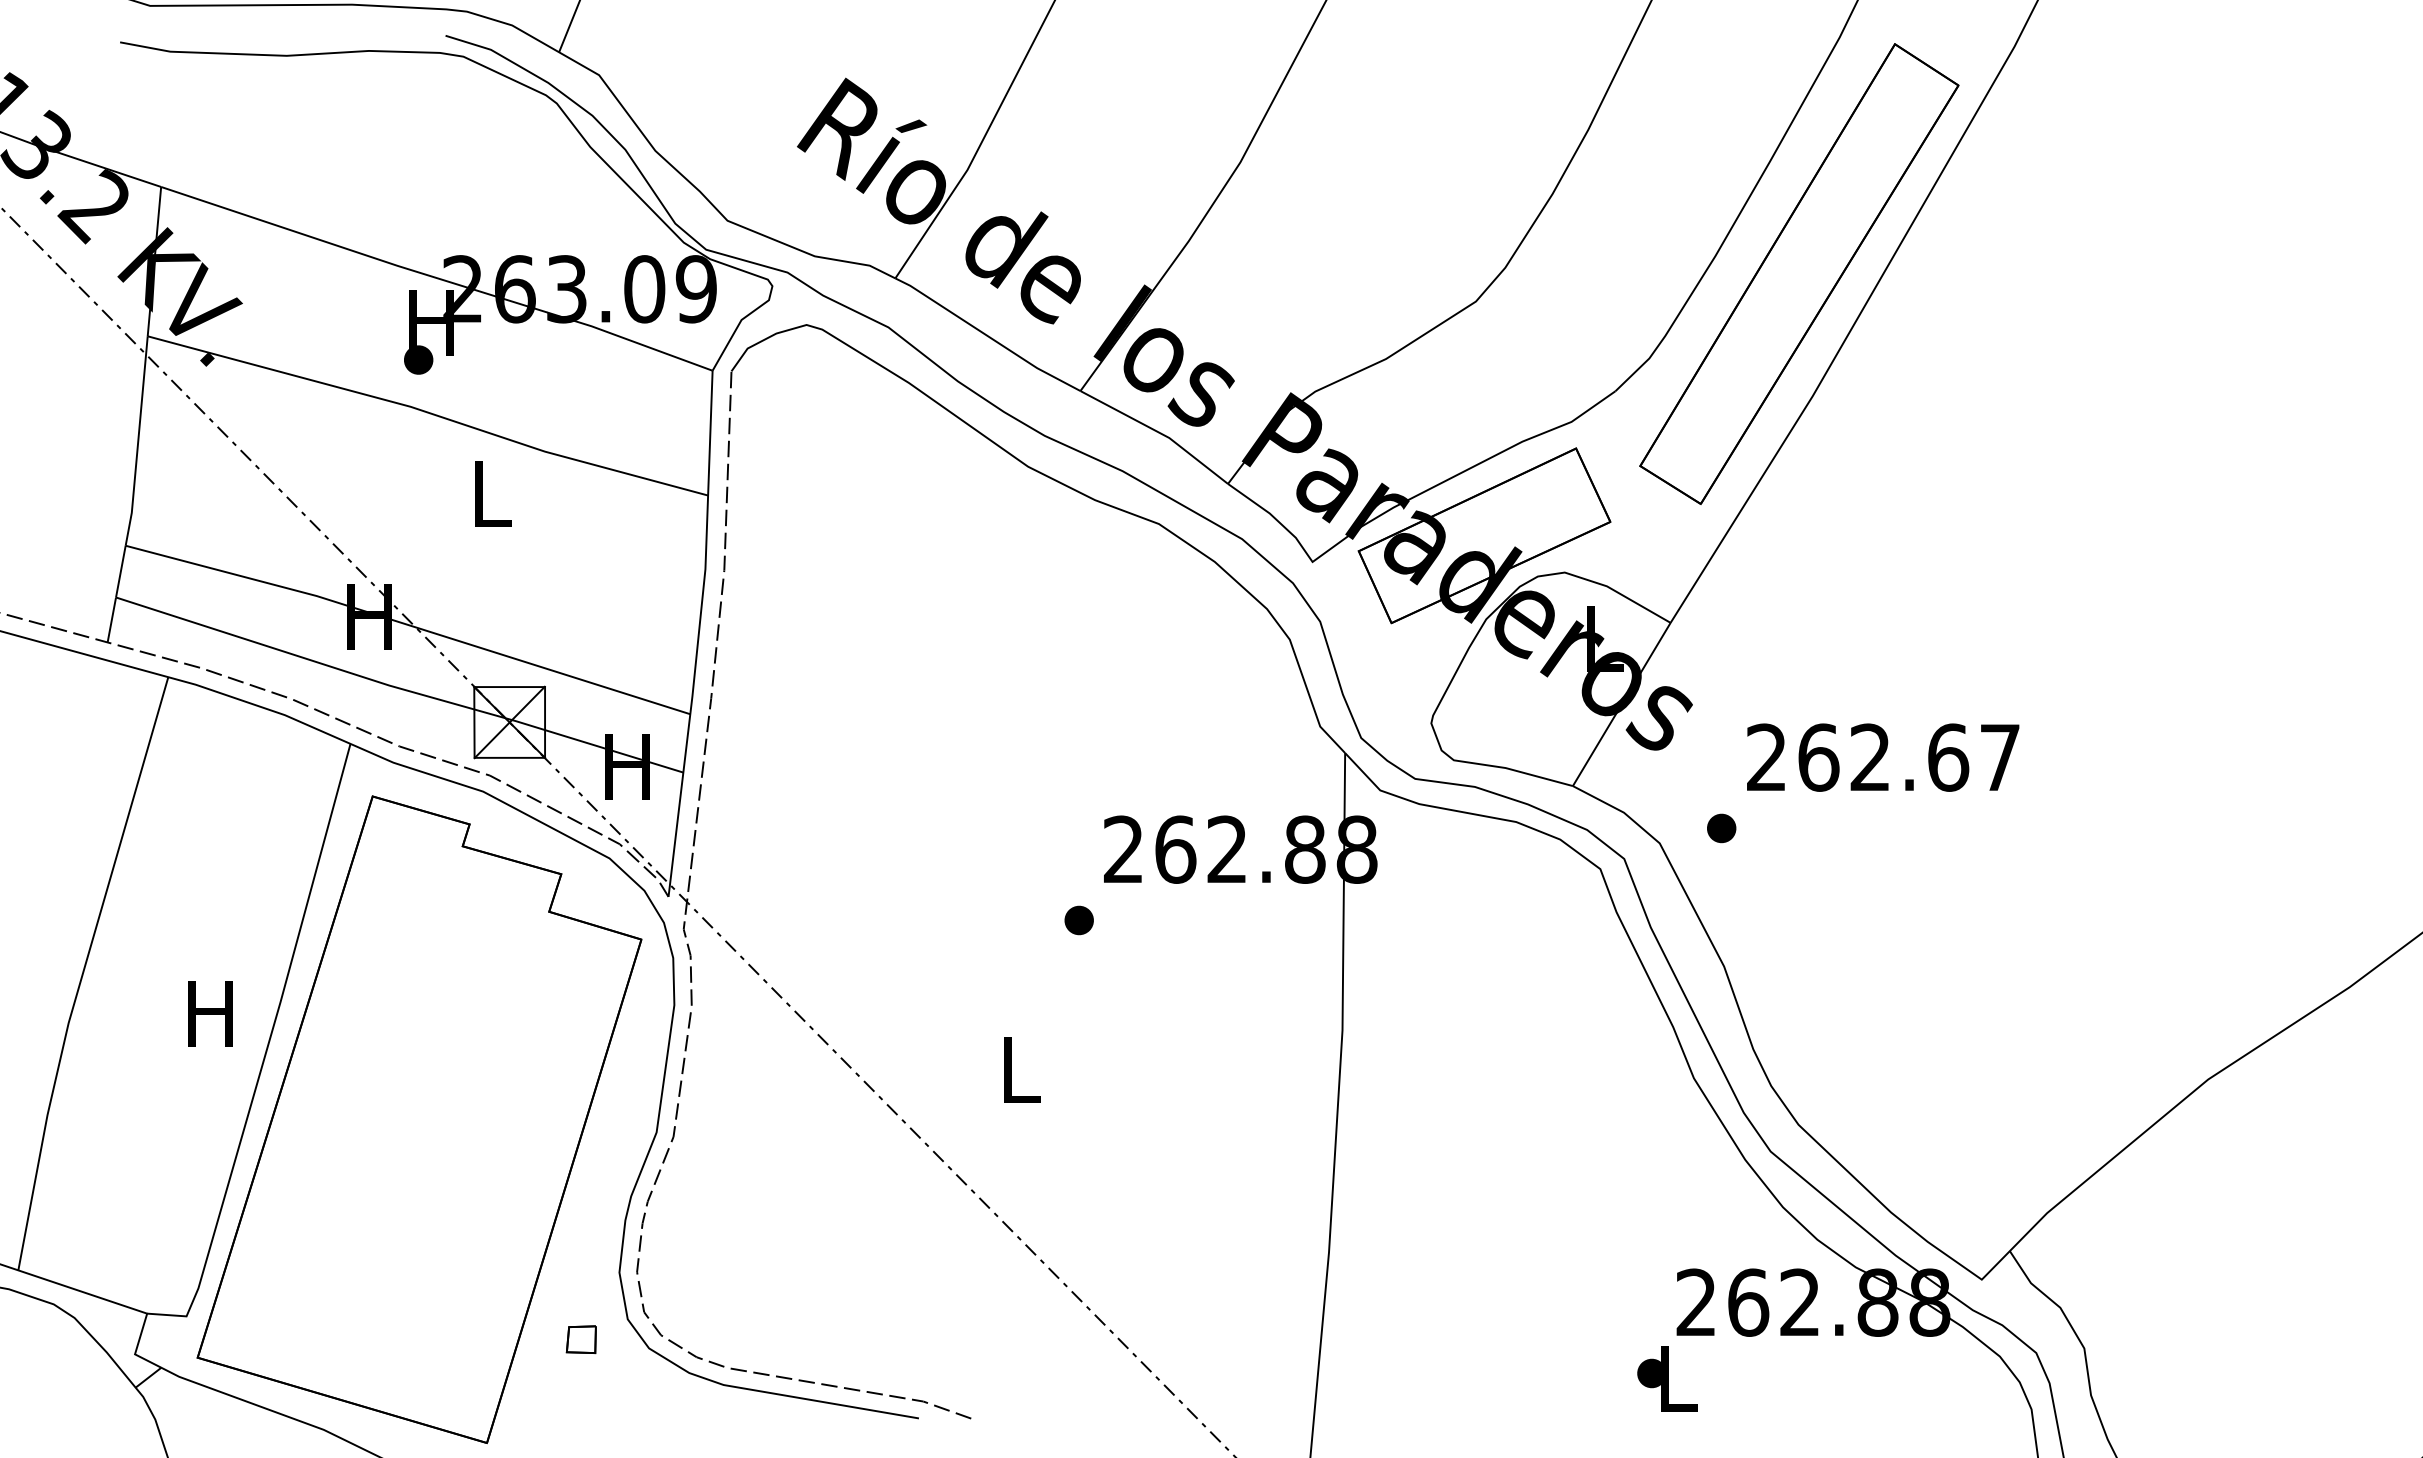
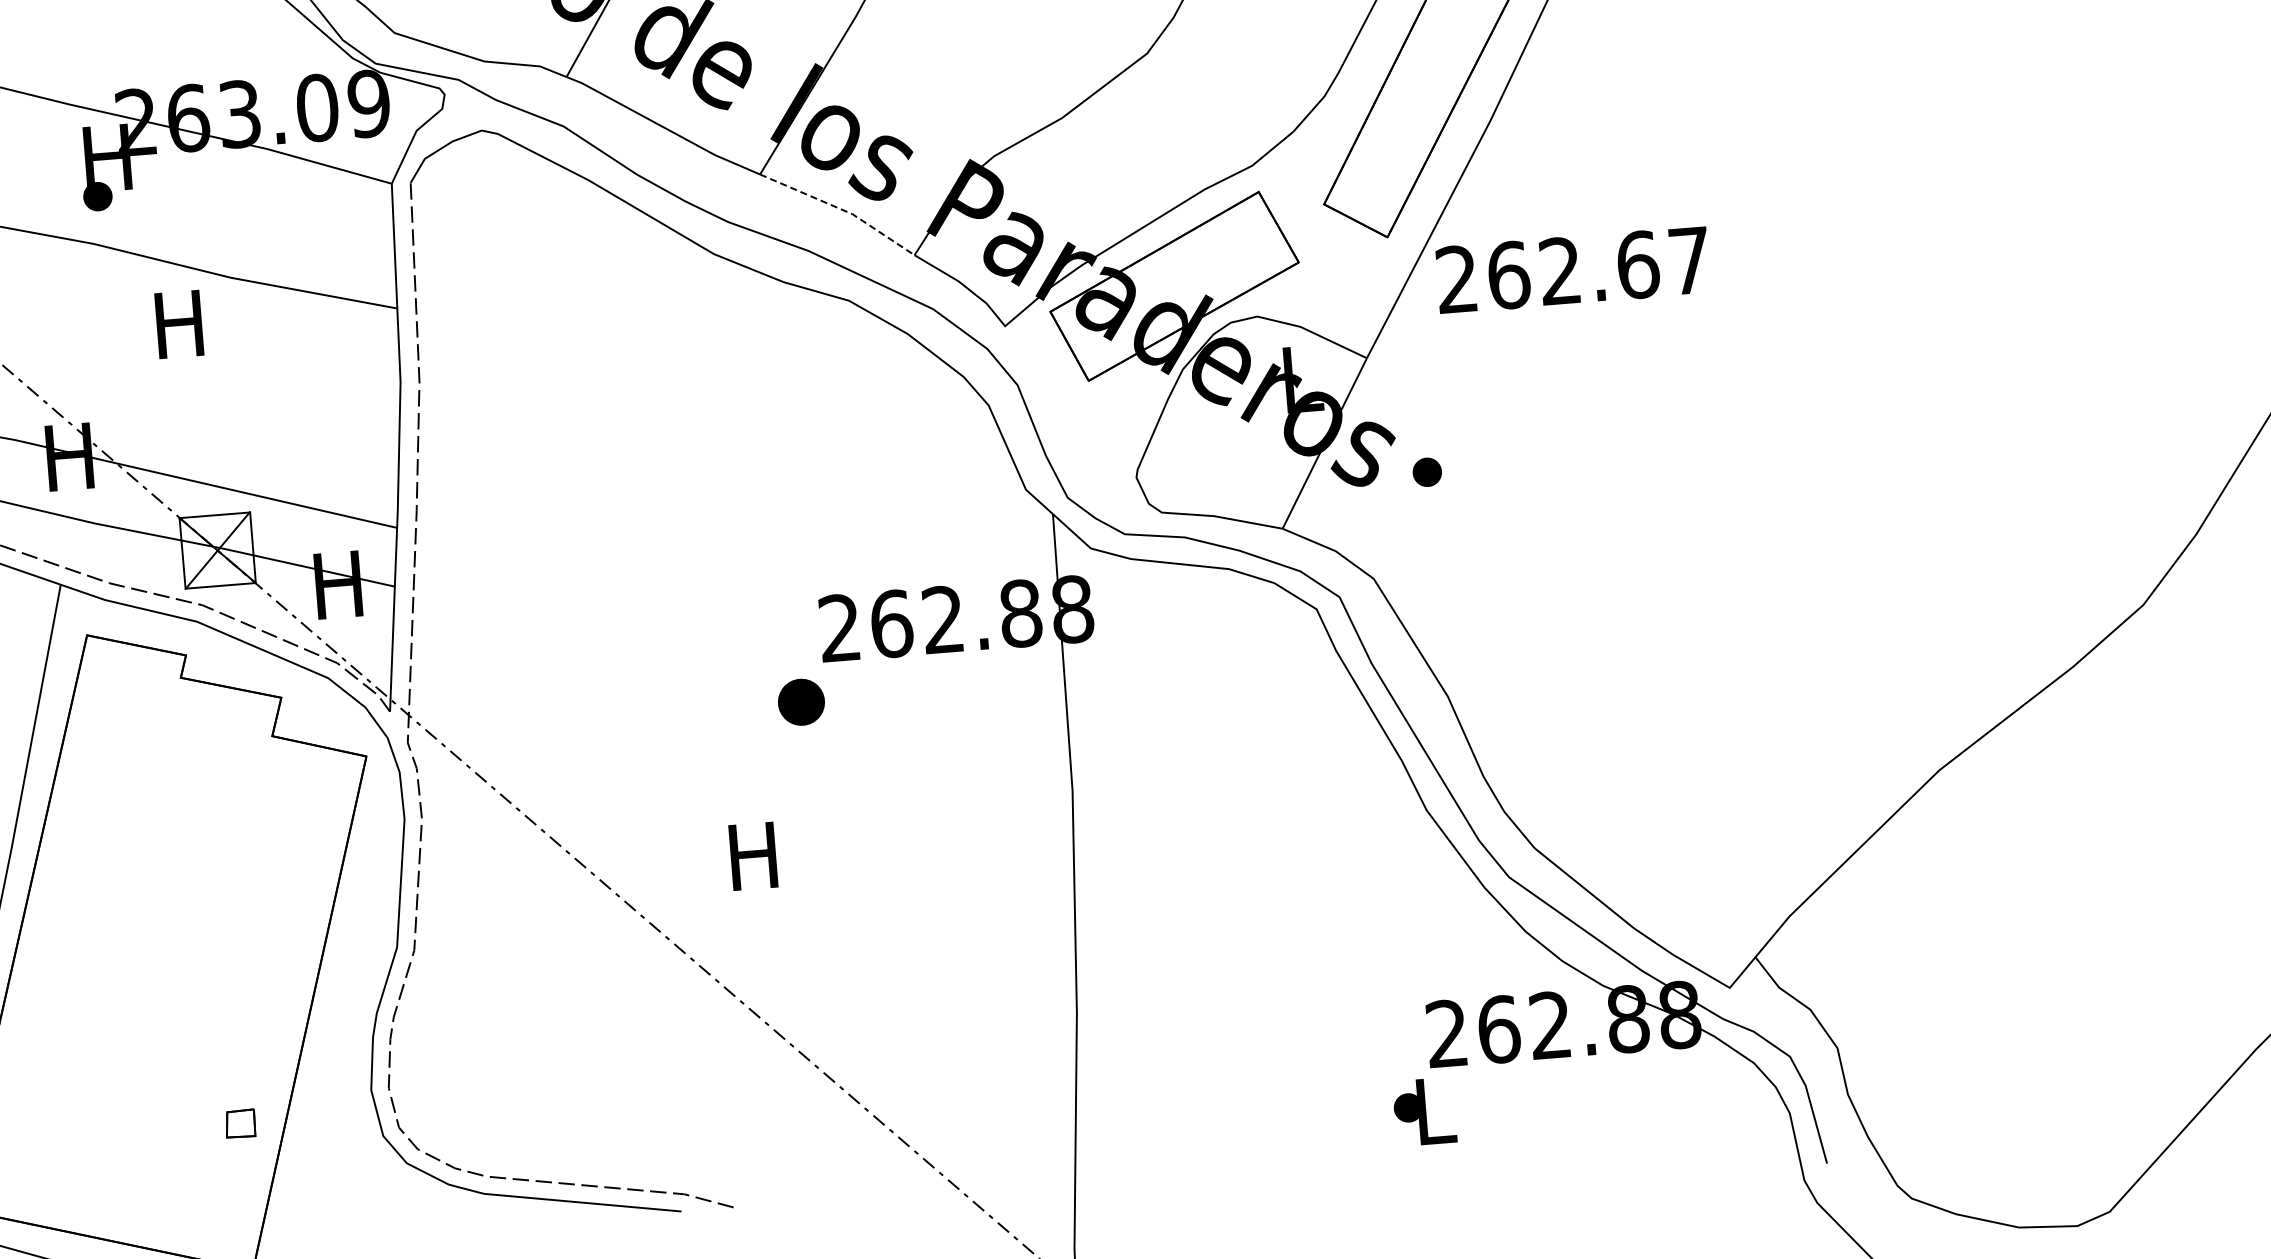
line: (1158, 432) -> (841, 209), solid -> dashed
text: (489, 493) -> (179, 323), L -> H
text: (1883, 757) -> (1573, 270), moved
part: (1721, 828) -> (1427, 472), moved
part: (1078, 920) -> (800, 702), size x1.6
text: (1018, 1069) -> (752, 855), L -> H
part: (580, 1339) -> (239, 1123), moved

